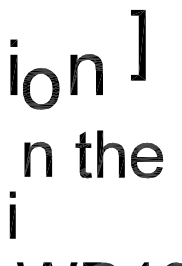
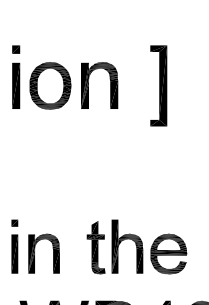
part: (138, 44) -> (158, 85), moved
part: (41, 88) -> (50, 85), moved
part: (118, 153) -> (136, 246), moved
part: (29, 159) -> (34, 253), moved

